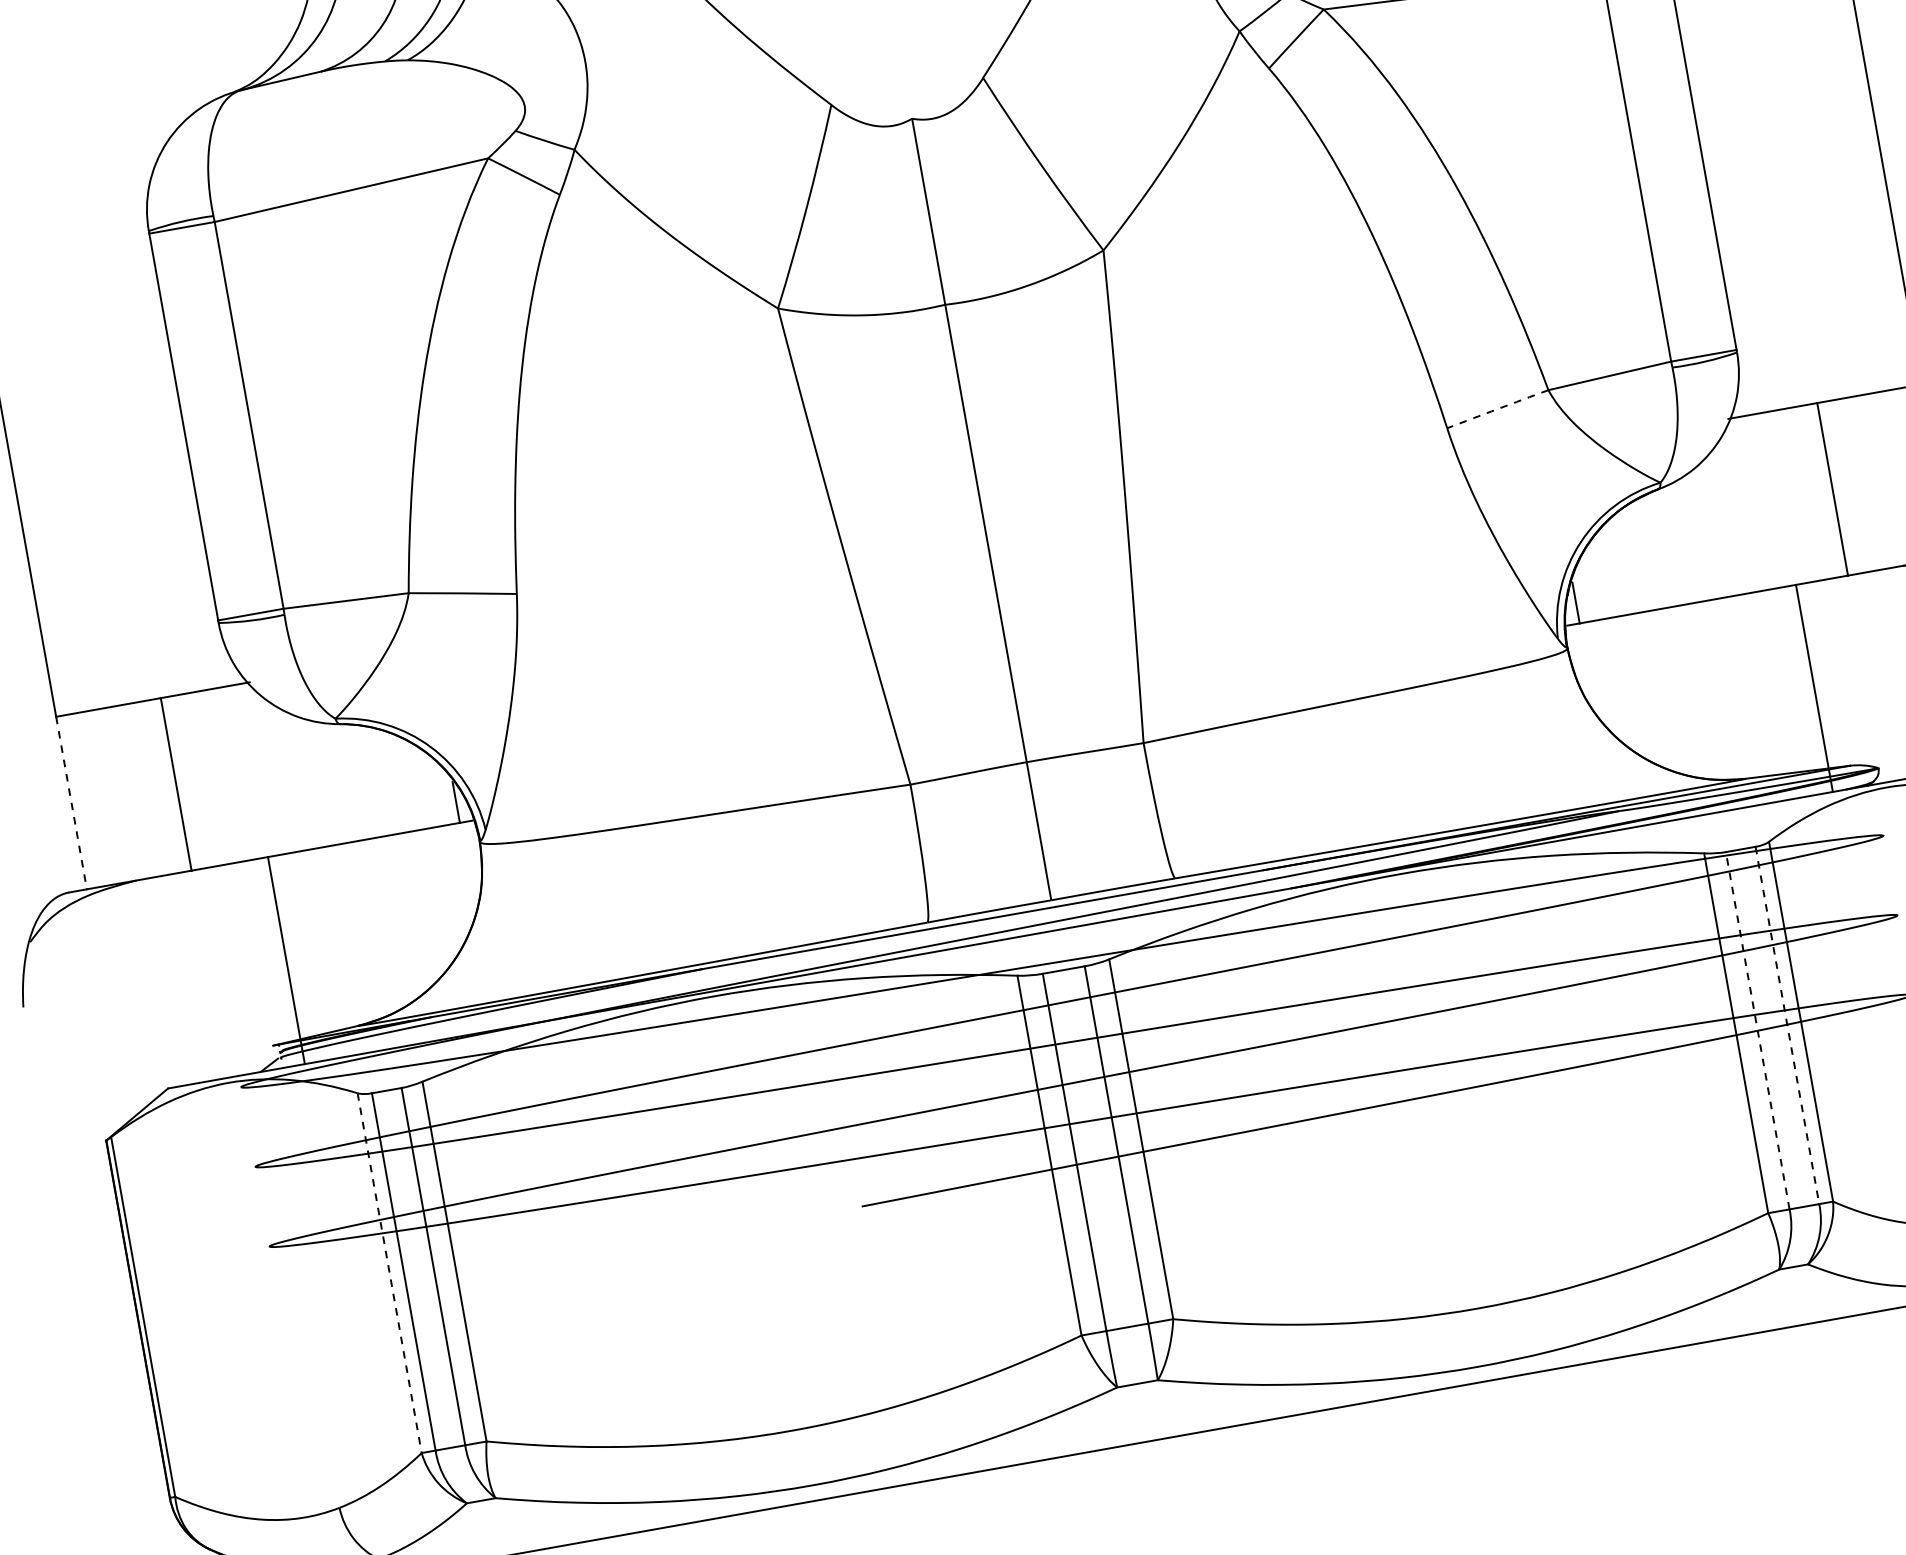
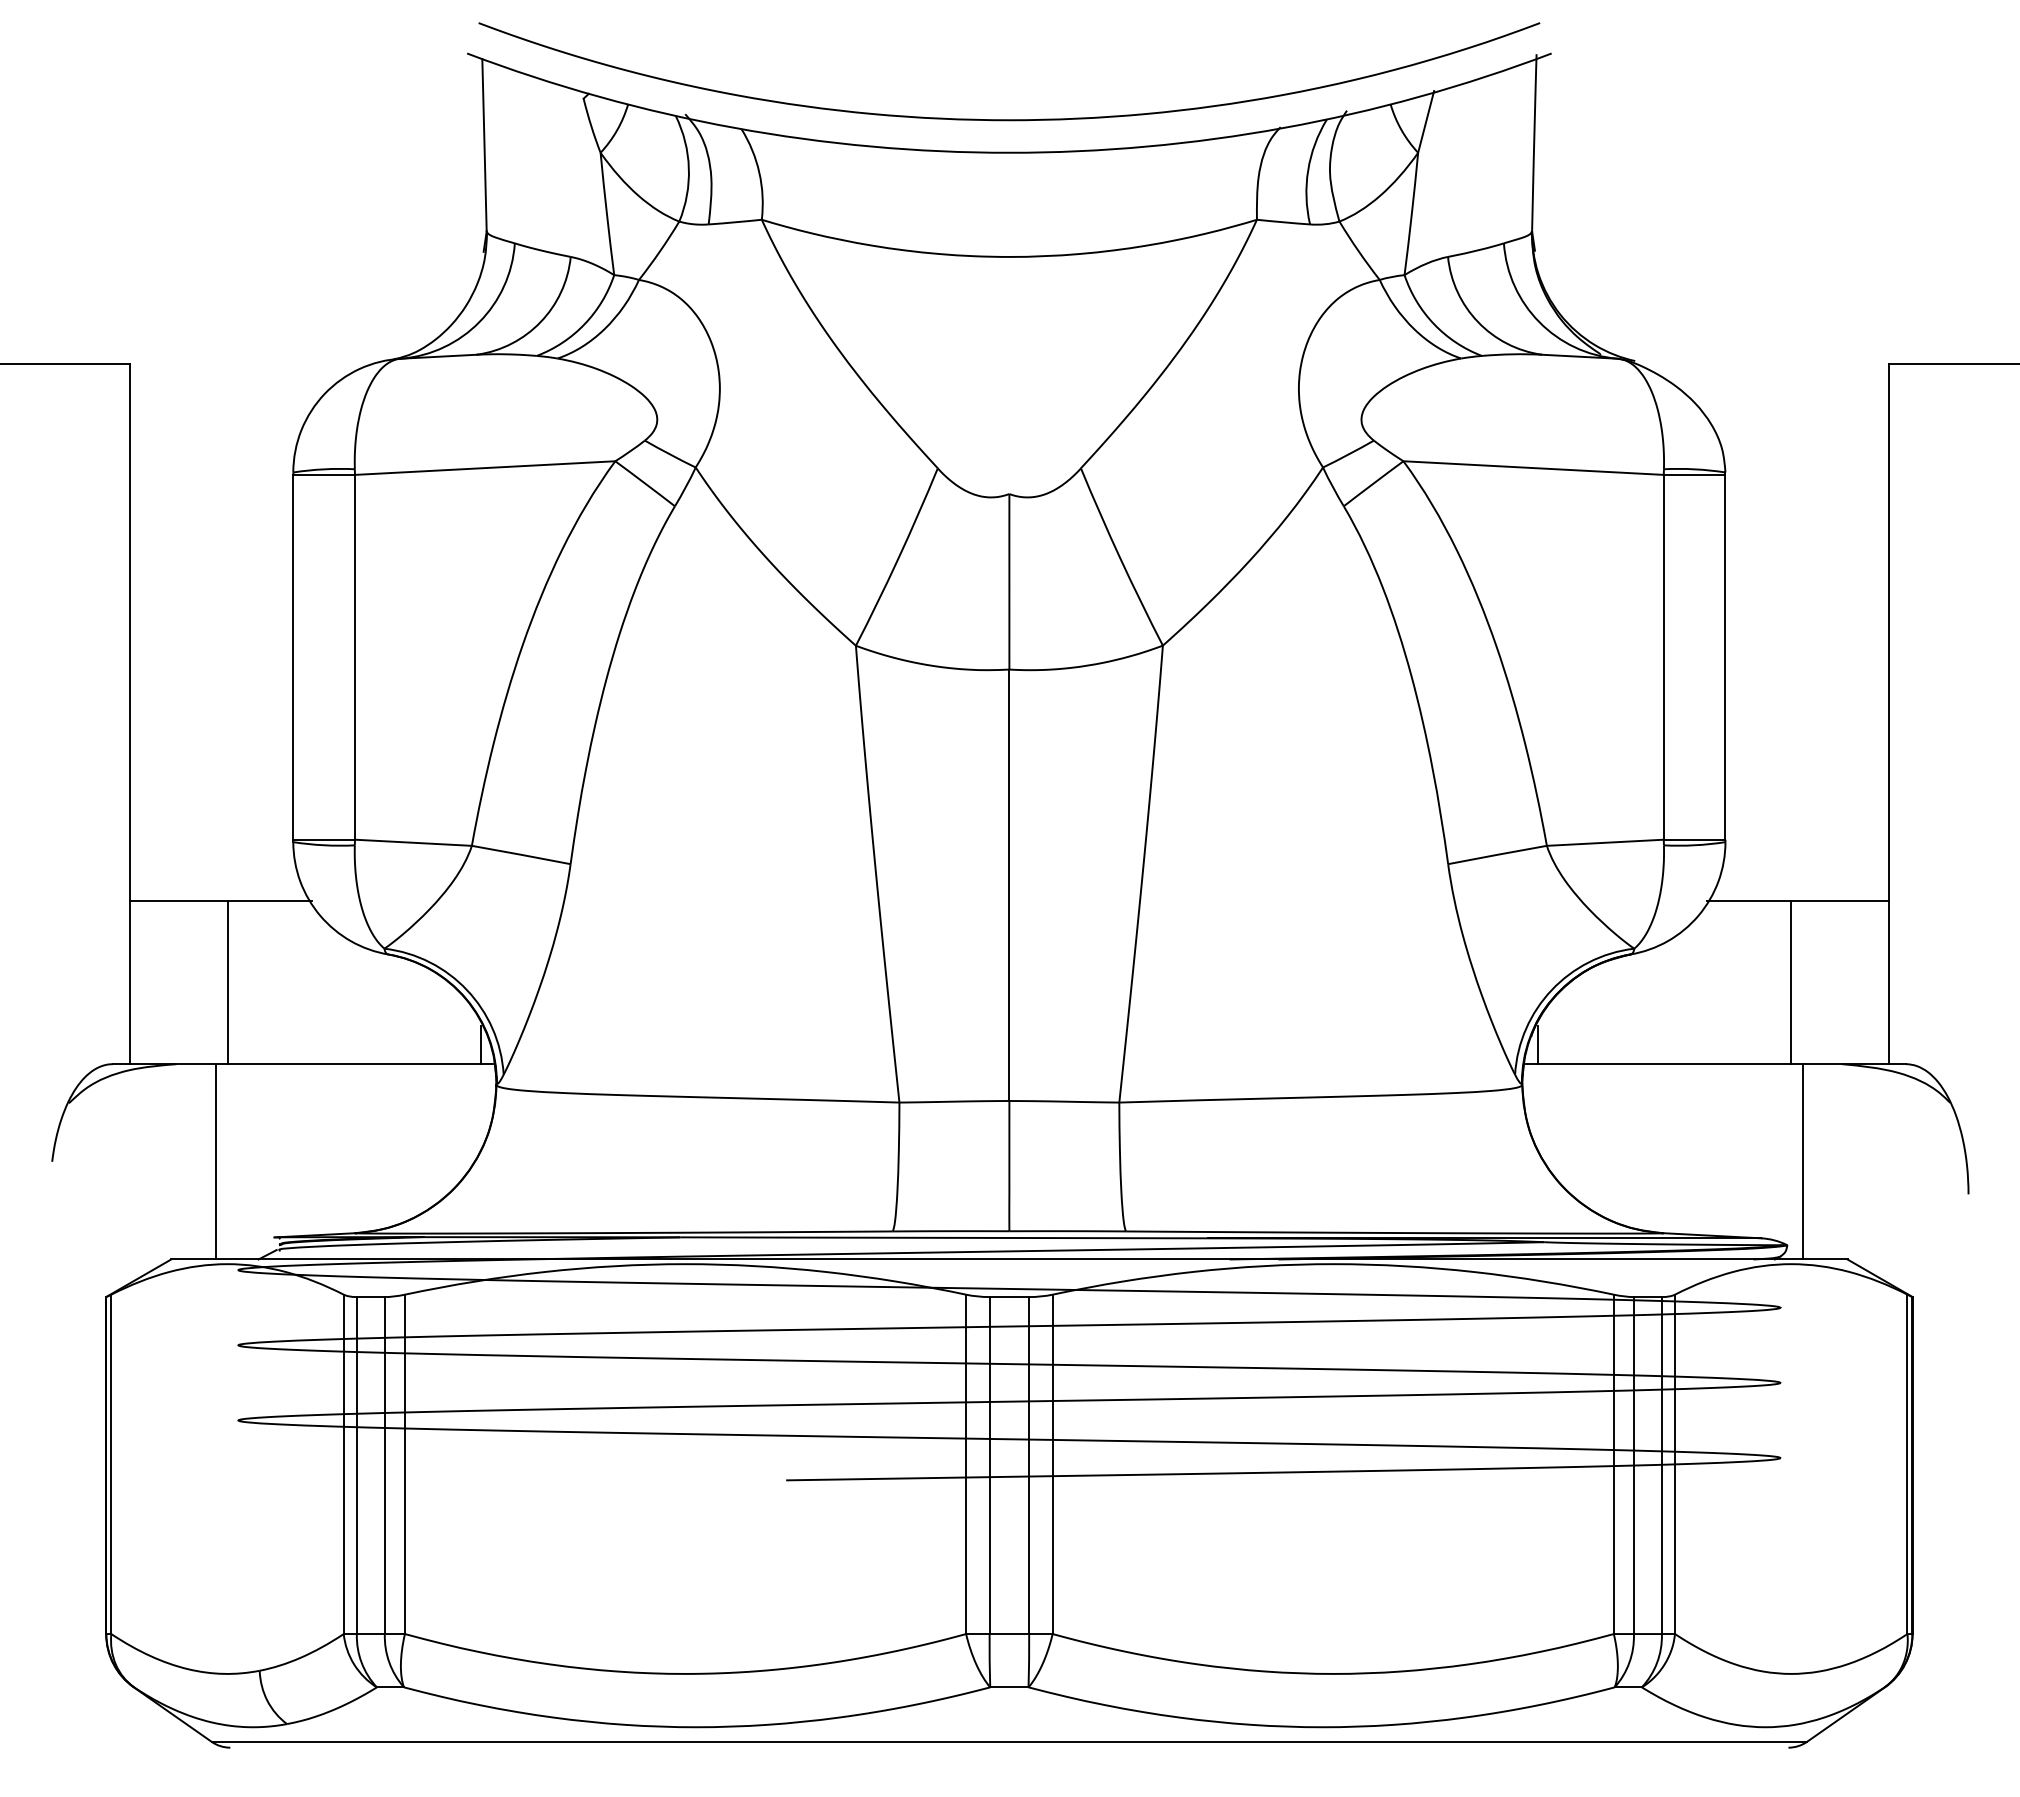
arc: (1497, 408) -> (1497, 854), dashed -> solid
line: (1814, 688) -> (1802, 1161), moved
line: (71, 803) -> (129, 983), dashed -> solid
line: (286, 960) -> (216, 1161), moved
line: (1787, 1026) -> (1661, 1466), dashed -> solid
line: (1757, 1030) -> (1633, 1465), dashed -> solid
line: (389, 1273) -> (343, 1464), dashed -> solid

